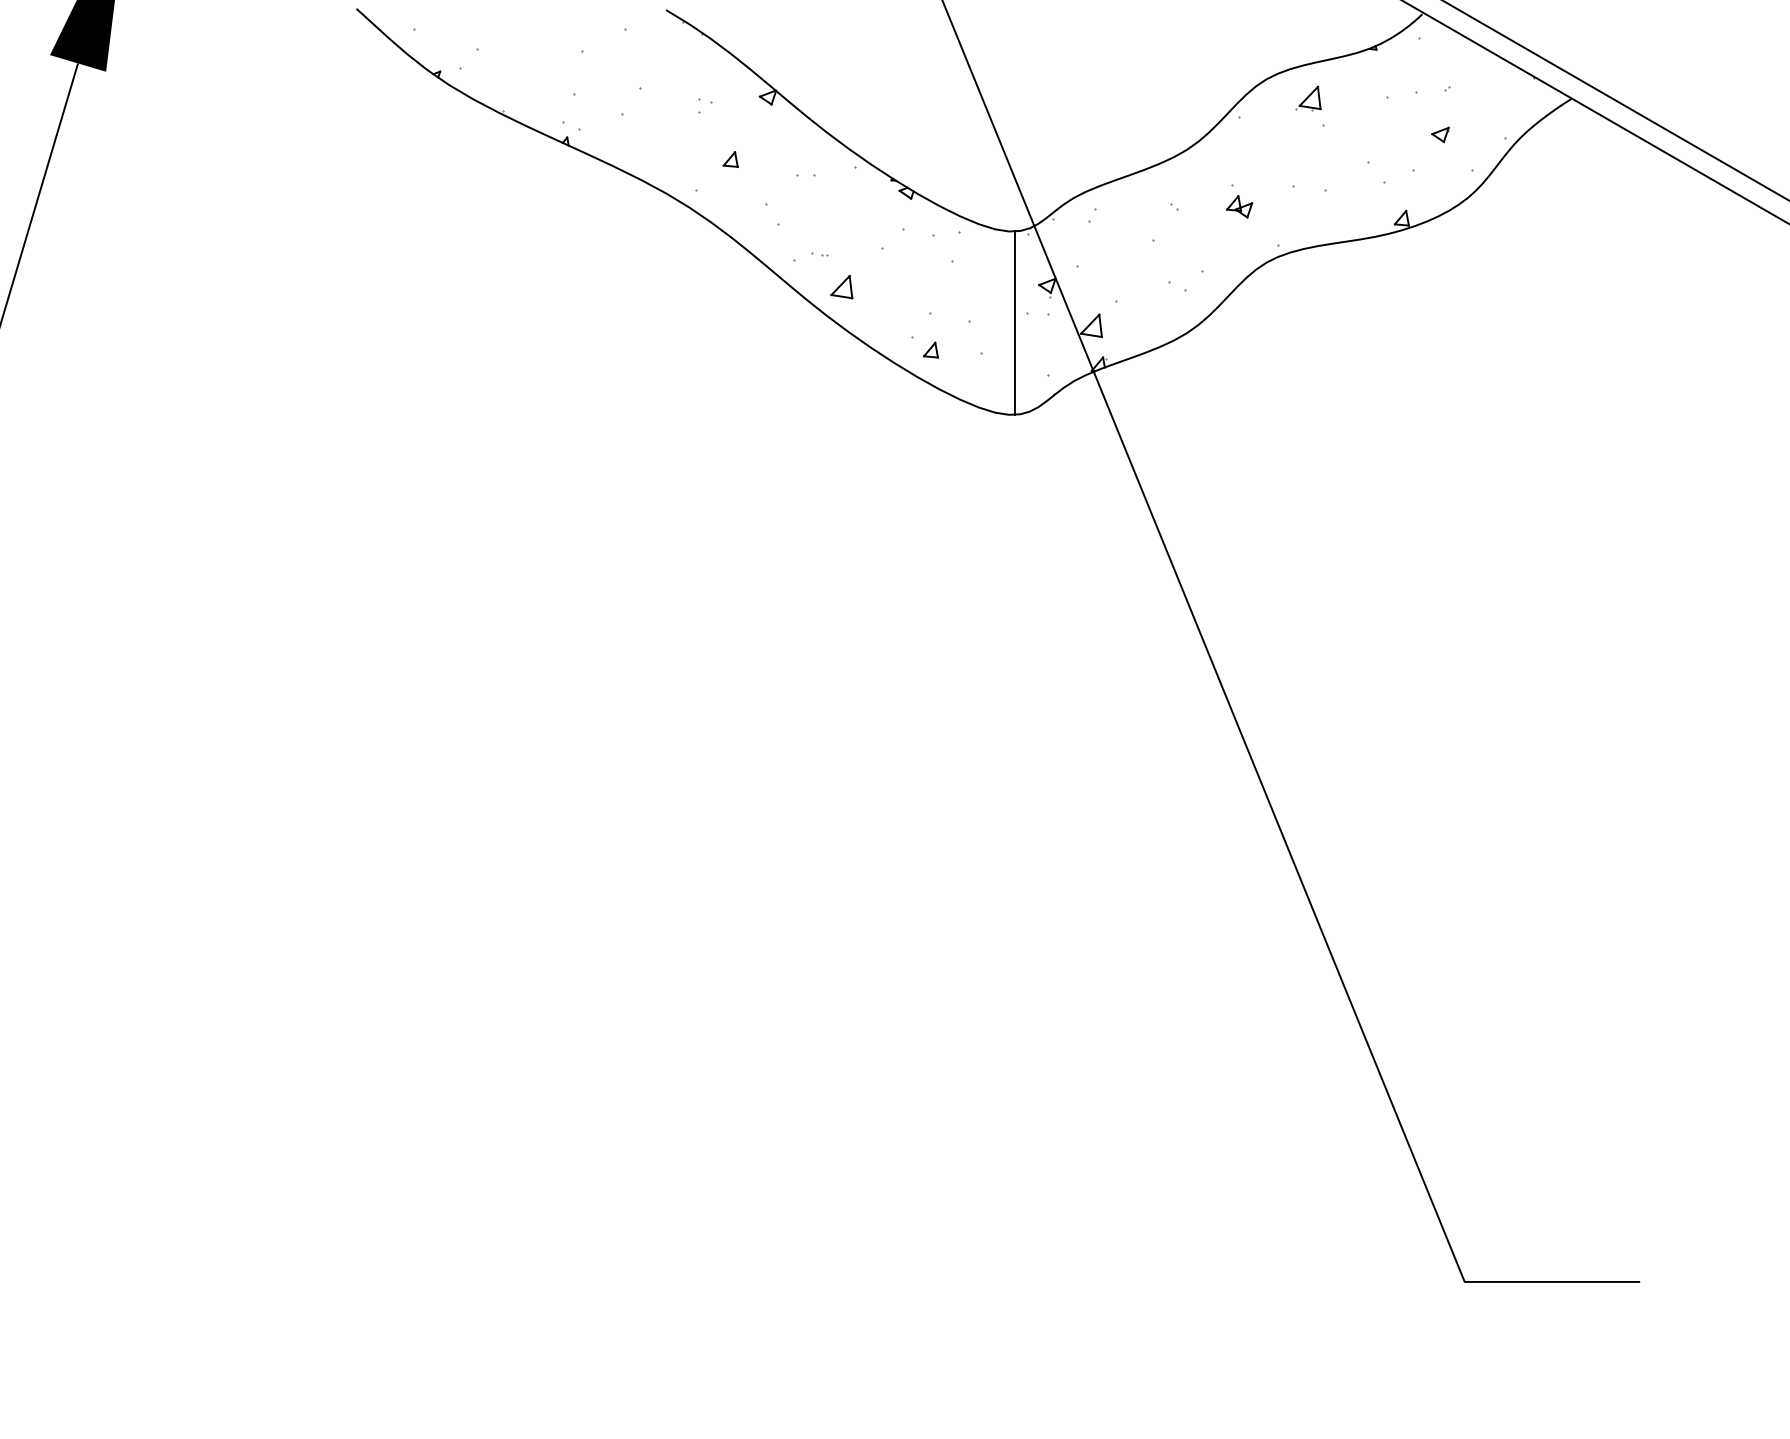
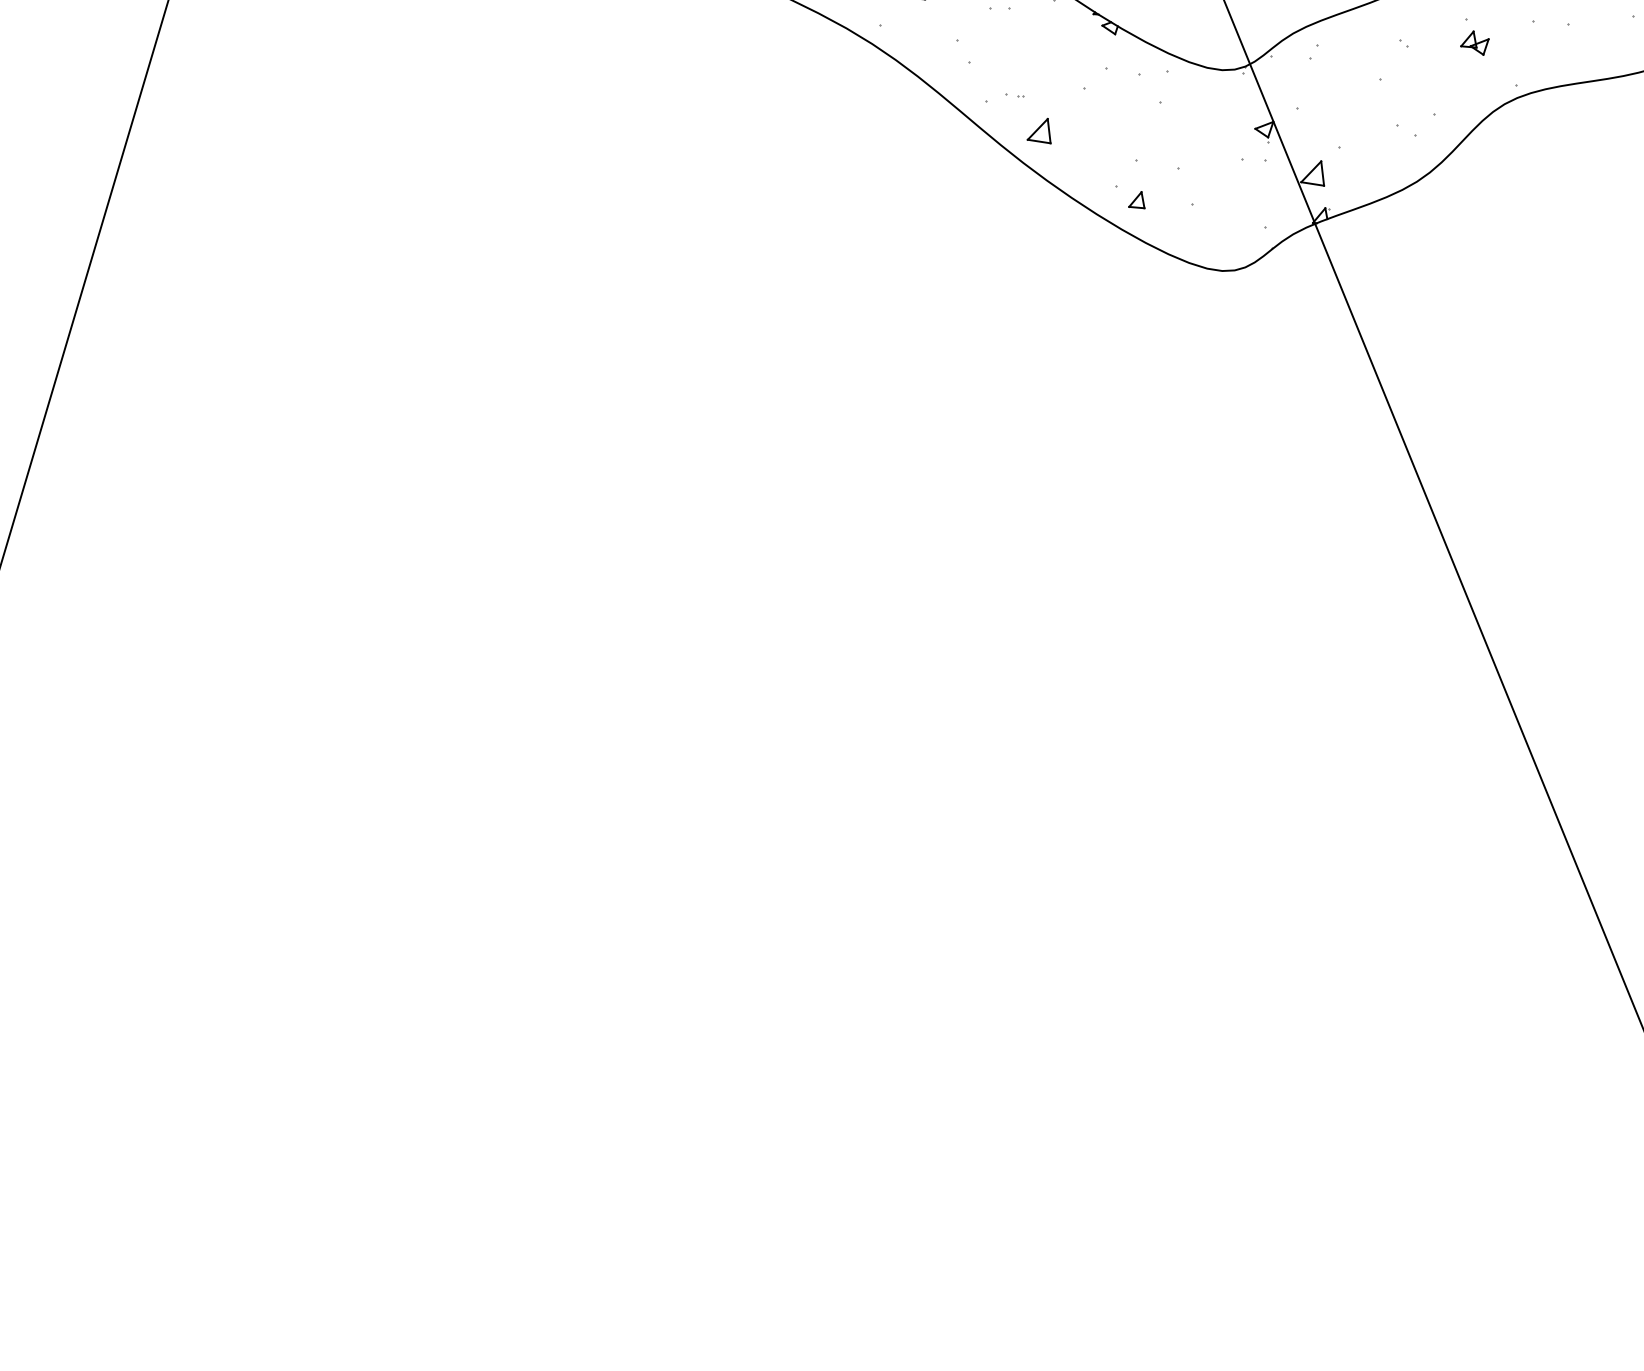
line: (1014, 322) -> (1228, 169), removed

